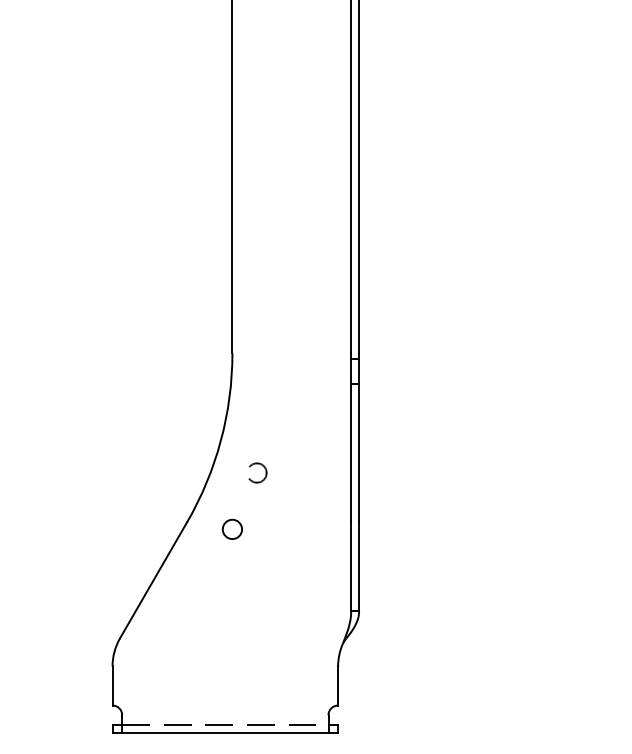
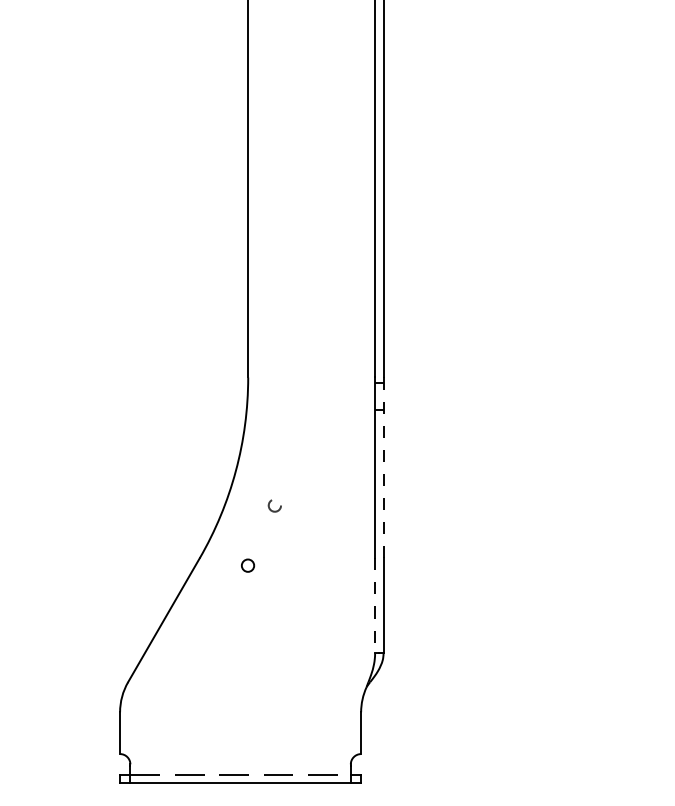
line: (359, 437) -> (383, 467), solid -> dashed
circle: (257, 472) -> (274, 505), size x0.6
circle: (231, 528) -> (247, 564), size x0.6
line: (351, 566) -> (375, 605), solid -> dashed

